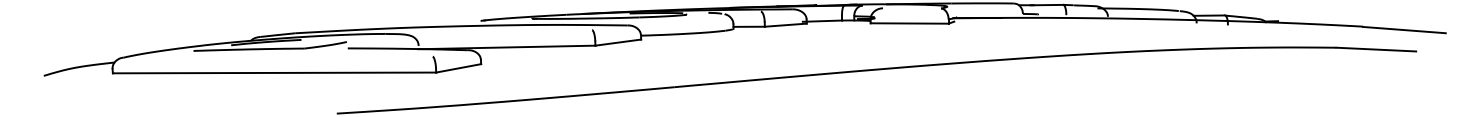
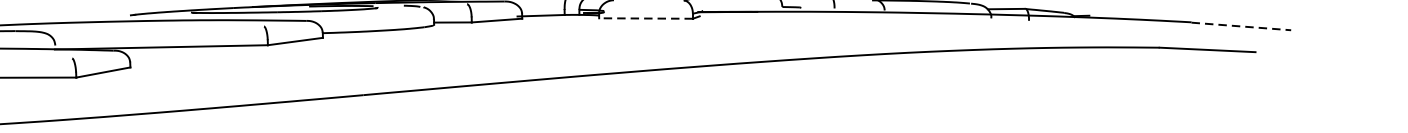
line: (909, 23) -> (645, 18), solid -> dashed
line: (1404, 30) -> (1241, 26), solid -> dashed

